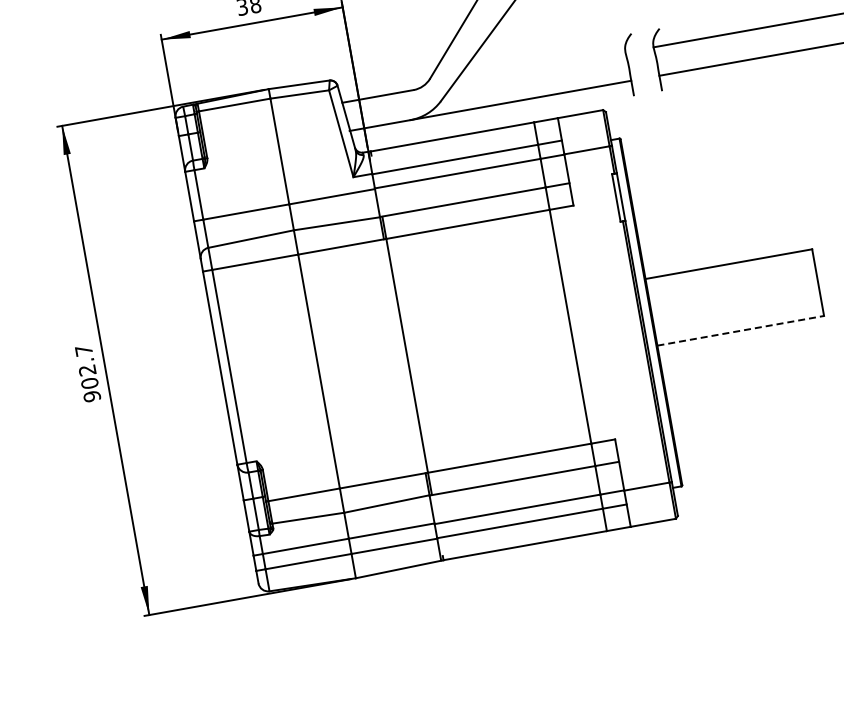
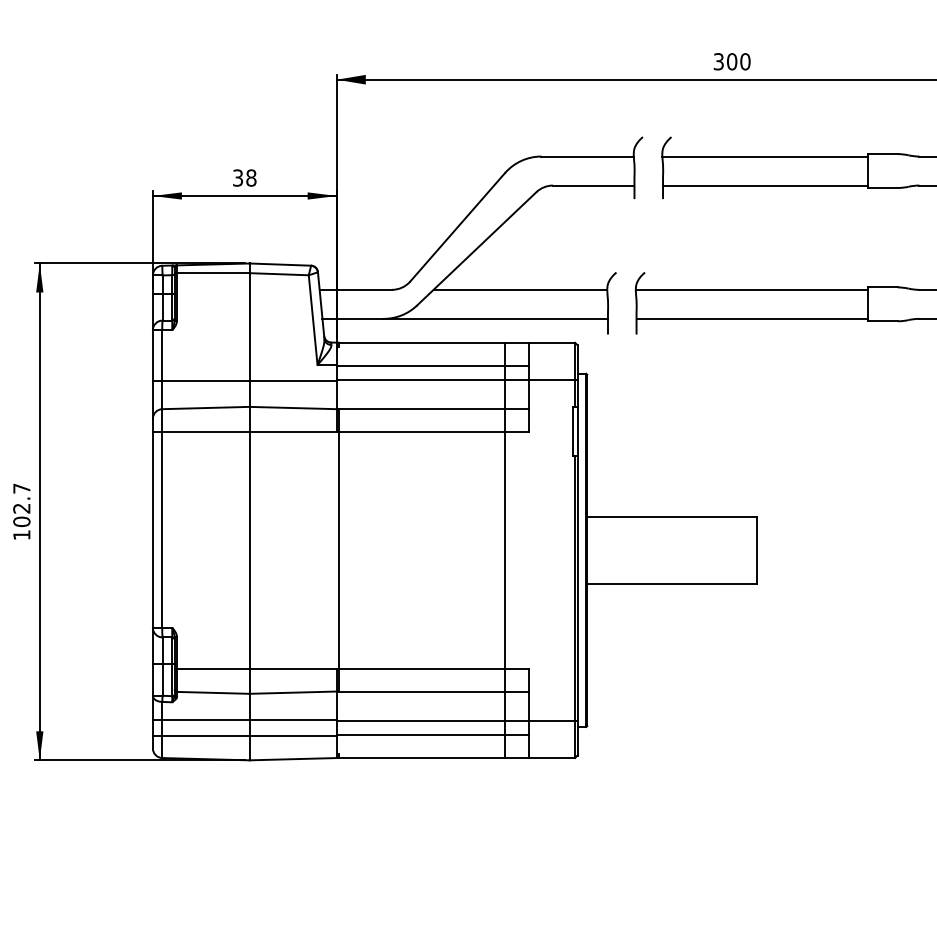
line: (540, 67) -> (520, 289), added
line: (740, 331) -> (671, 584), dashed -> solid
text: (91, 396) -> (21, 535), 902.7 -> 102.7

